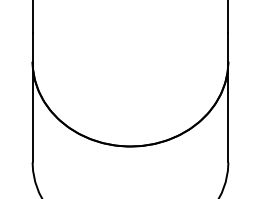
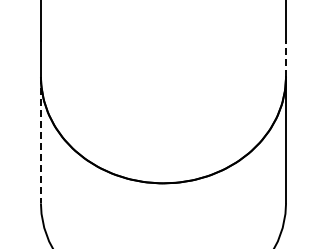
line: (228, 46) -> (286, 58), solid -> dashed
line: (32, 112) -> (40, 140), solid -> dashed

